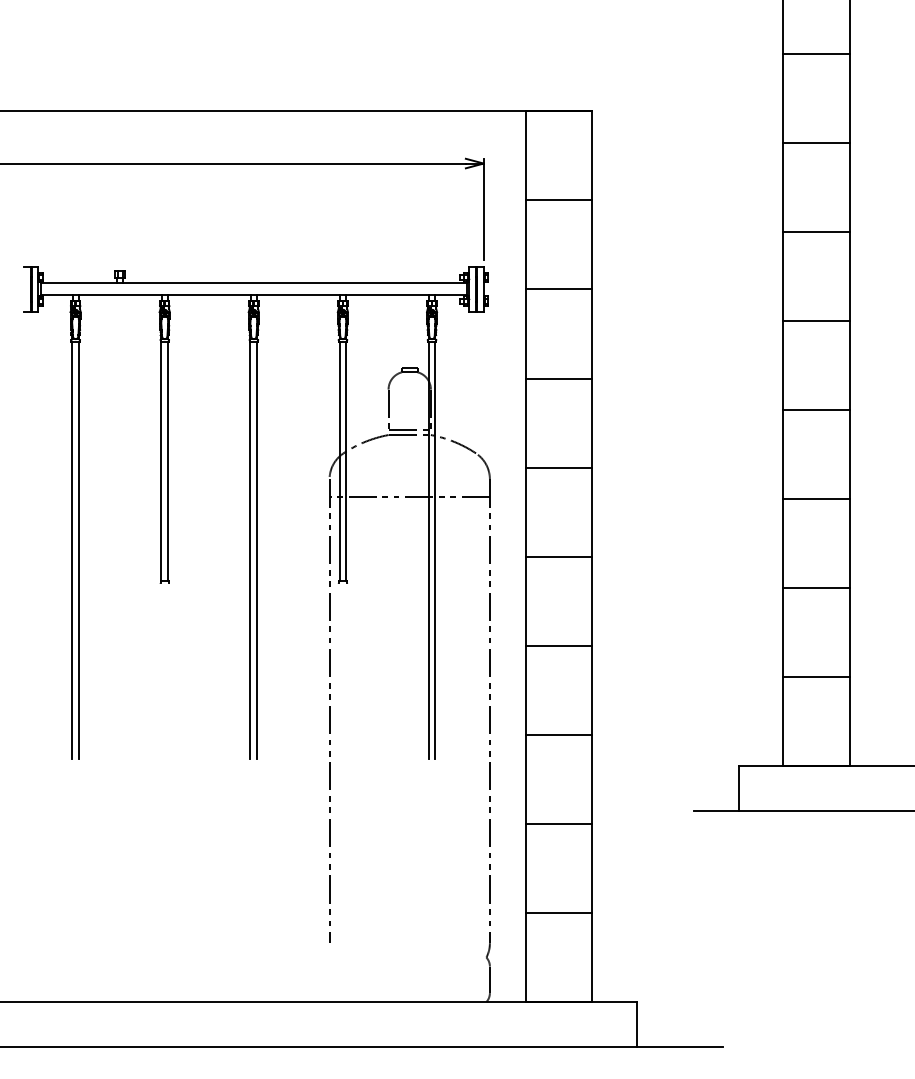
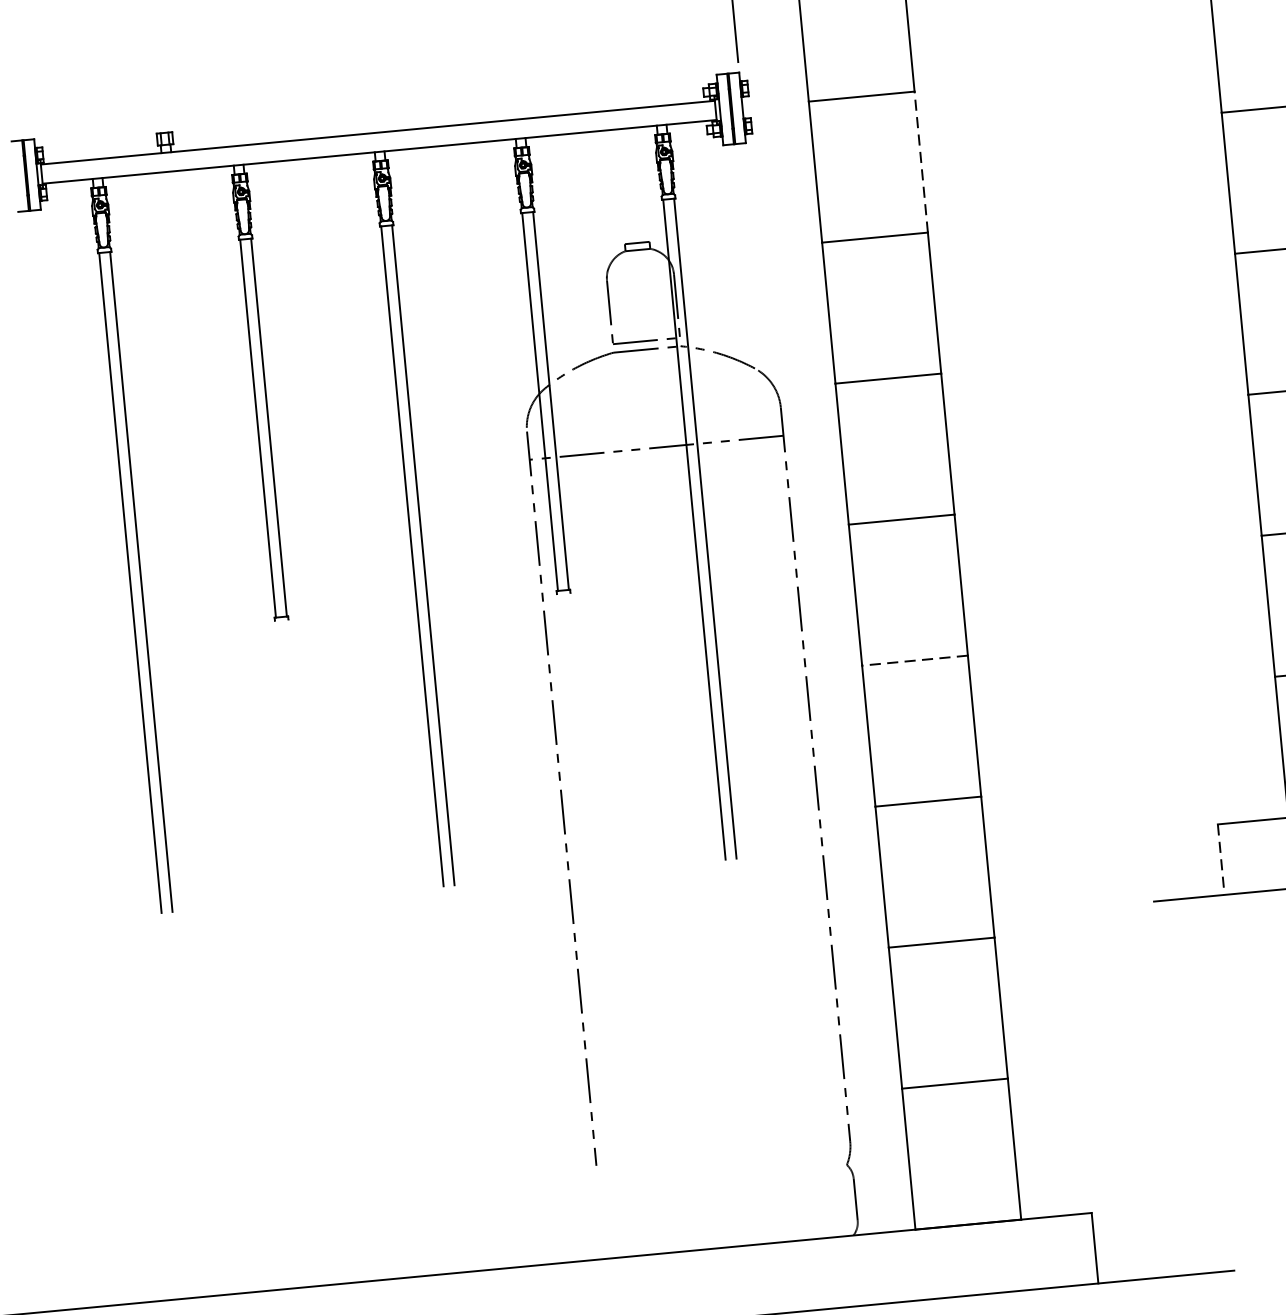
line: (592, 333) -> (921, 161), solid -> dashed
line: (558, 645) -> (914, 660), solid -> dashed
line: (738, 789) -> (1220, 861), solid -> dashed

